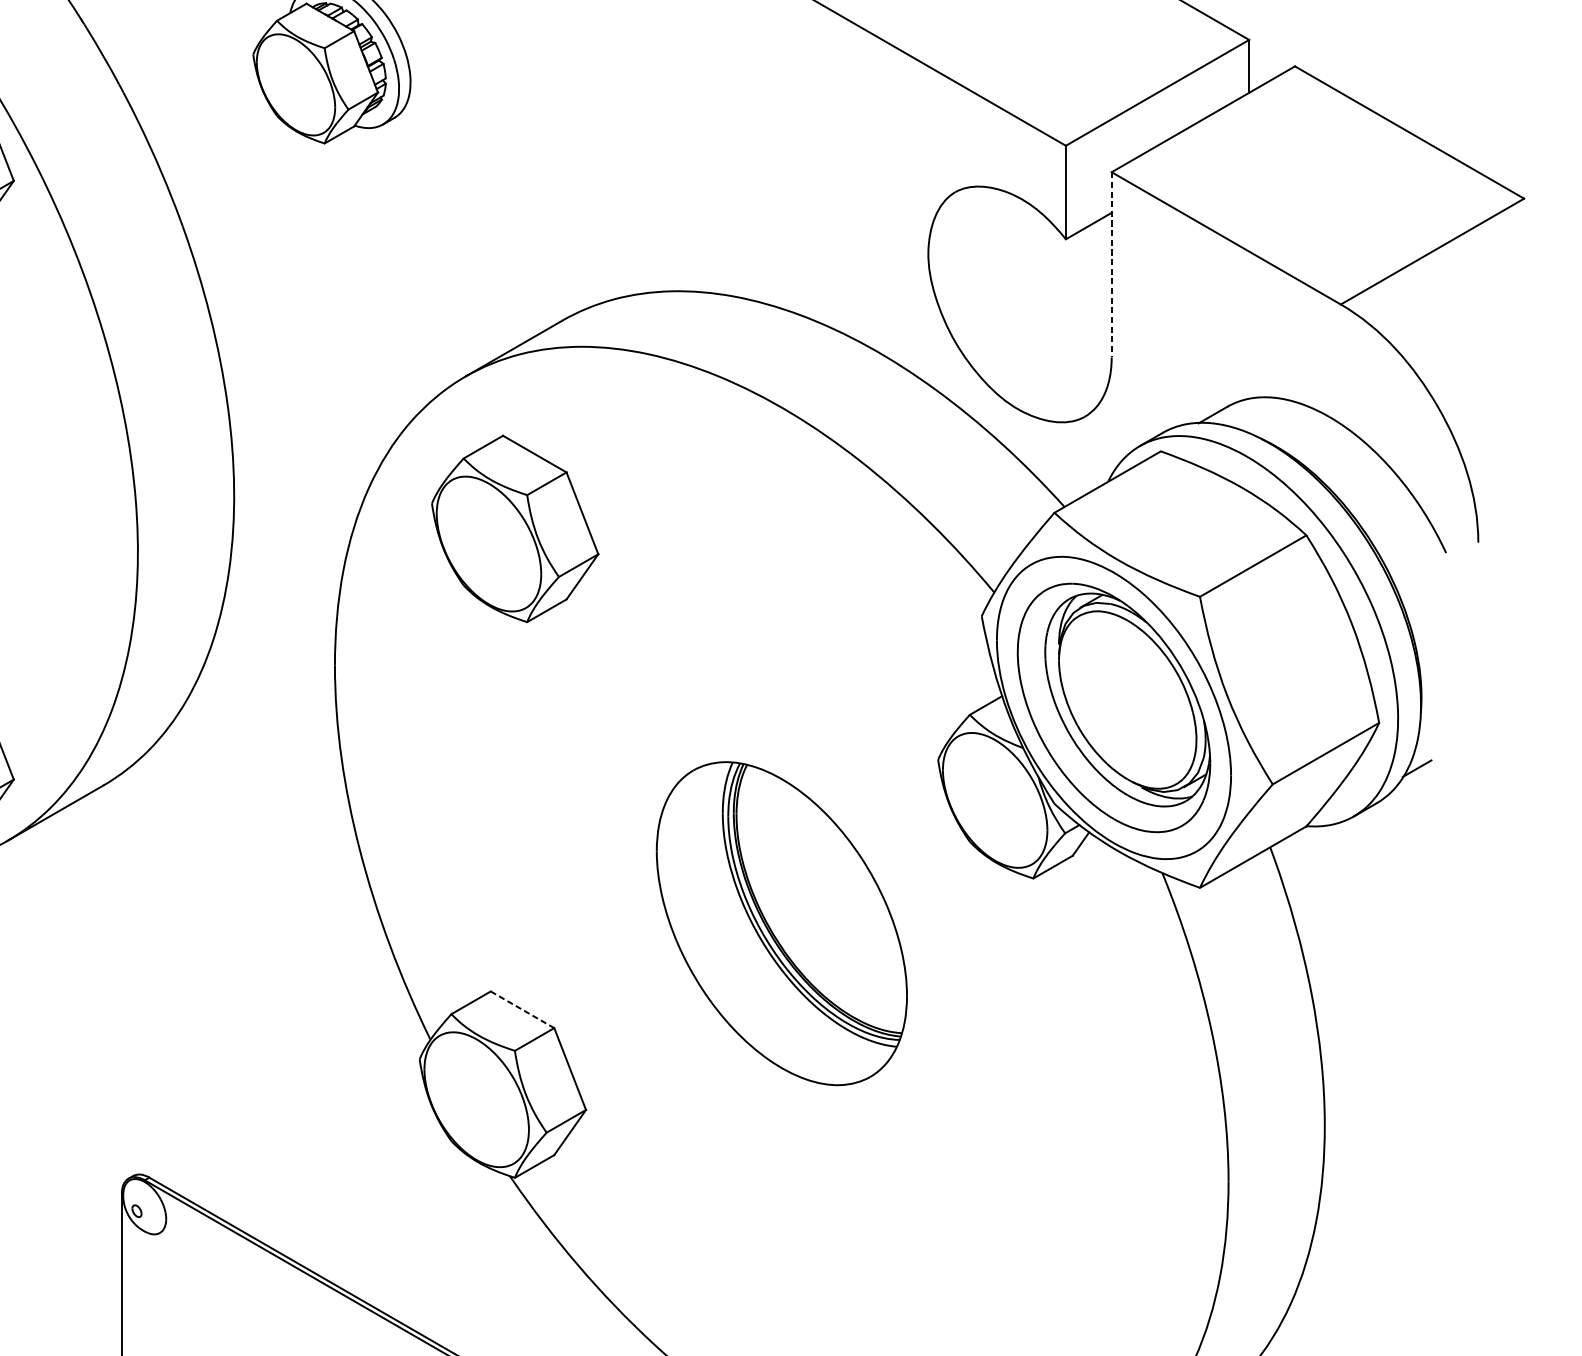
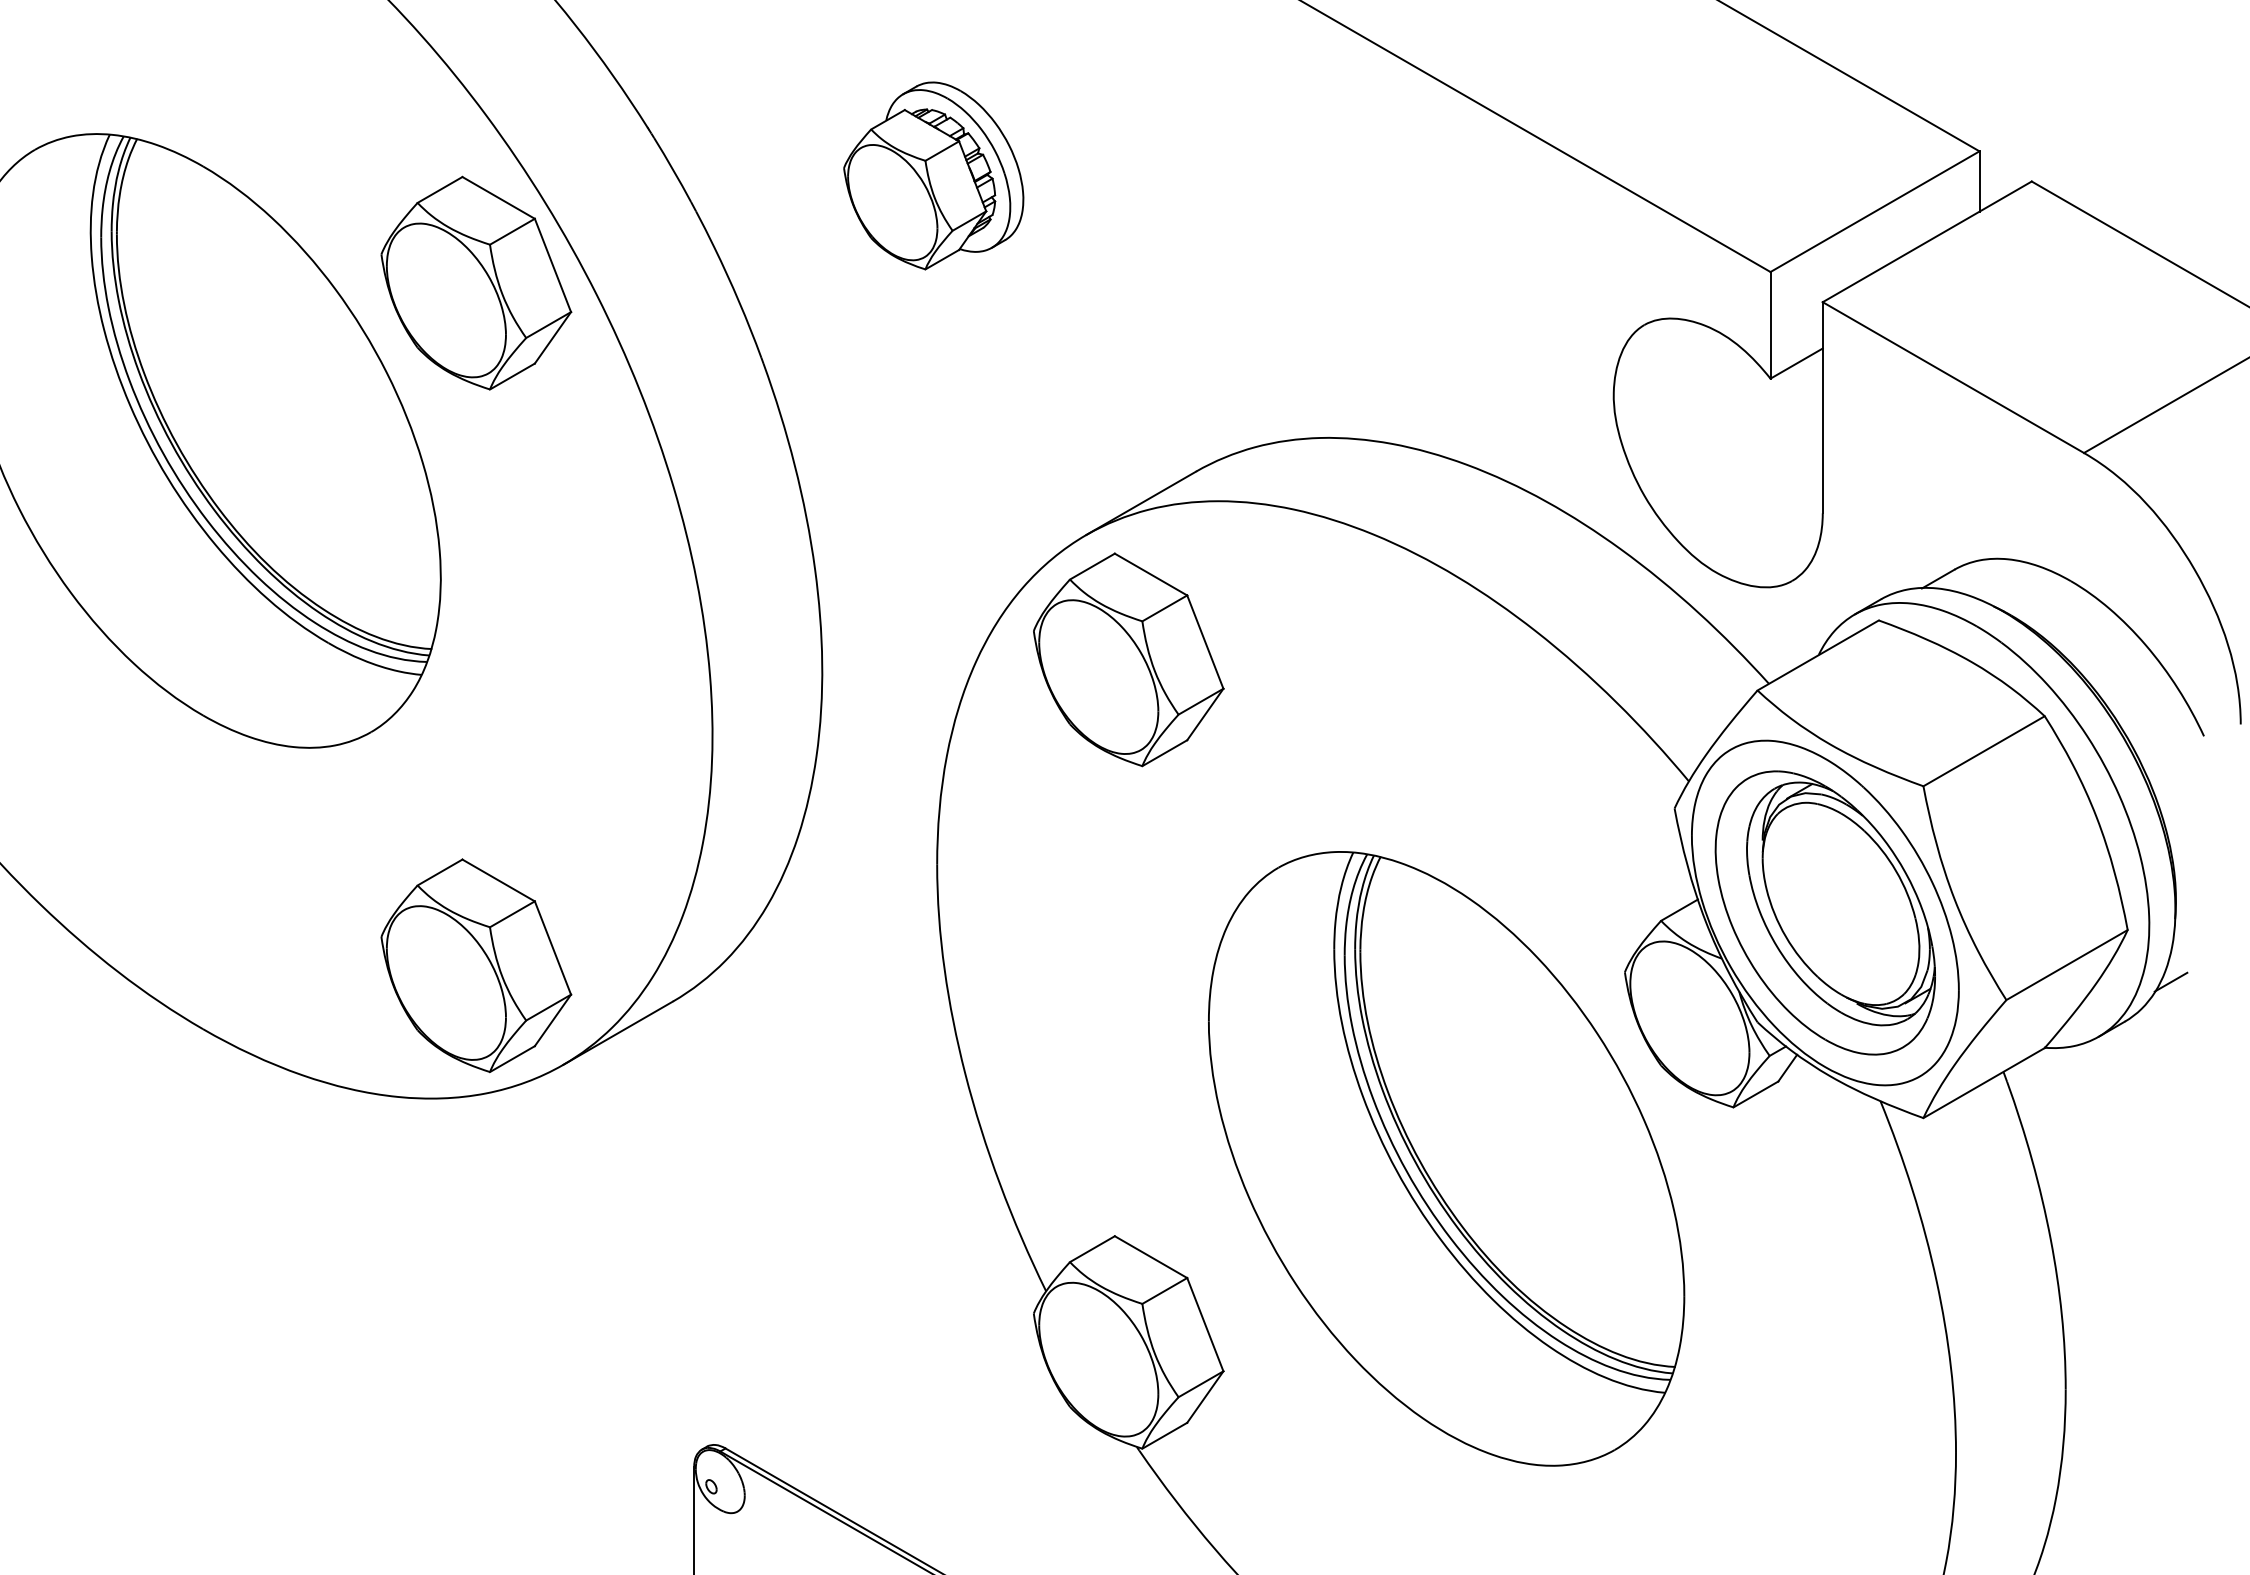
line: (1111, 264) -> (1822, 407), dashed -> solid
part: (515, 528) -> (1128, 659), moved
part: (781, 923) -> (1446, 1158), size x1.67
line: (522, 1010) -> (1151, 1257), dashed -> solid

